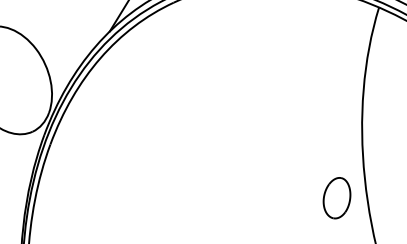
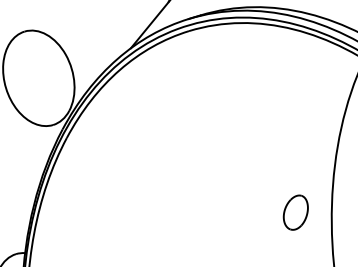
part: (336, 198) -> (295, 212), moved

